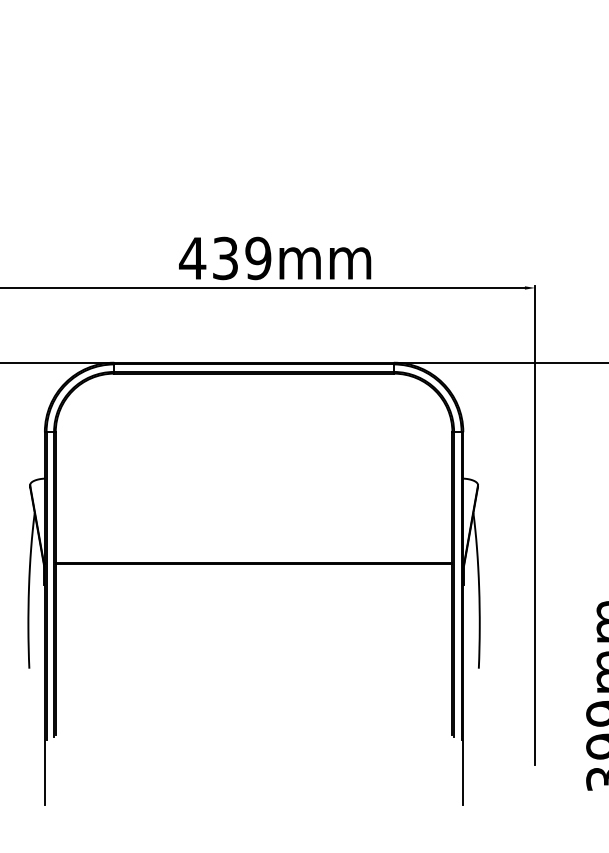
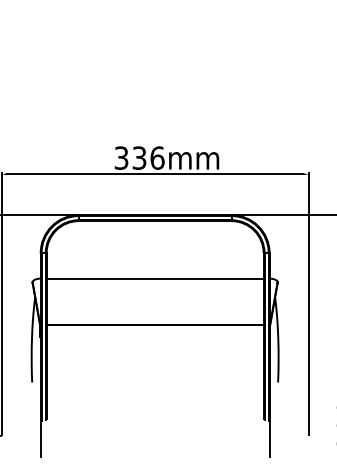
text: (225, 257) -> (139, 157), 439mm -> 336mm
line: (252, 478) -> (154, 278), added

